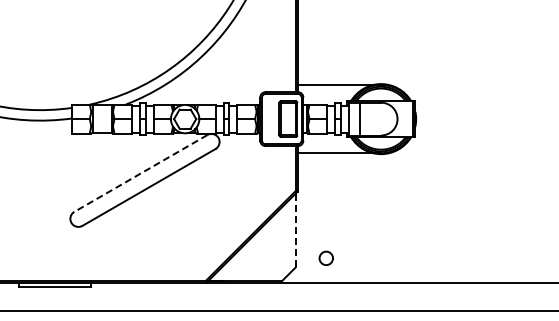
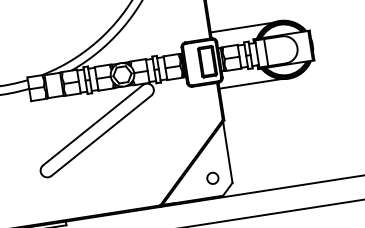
line: (140, 173) -> (92, 125), dashed -> solid
line: (295, 231) -> (227, 153), dashed -> solid
circle: (325, 257) -> (212, 177), moved

